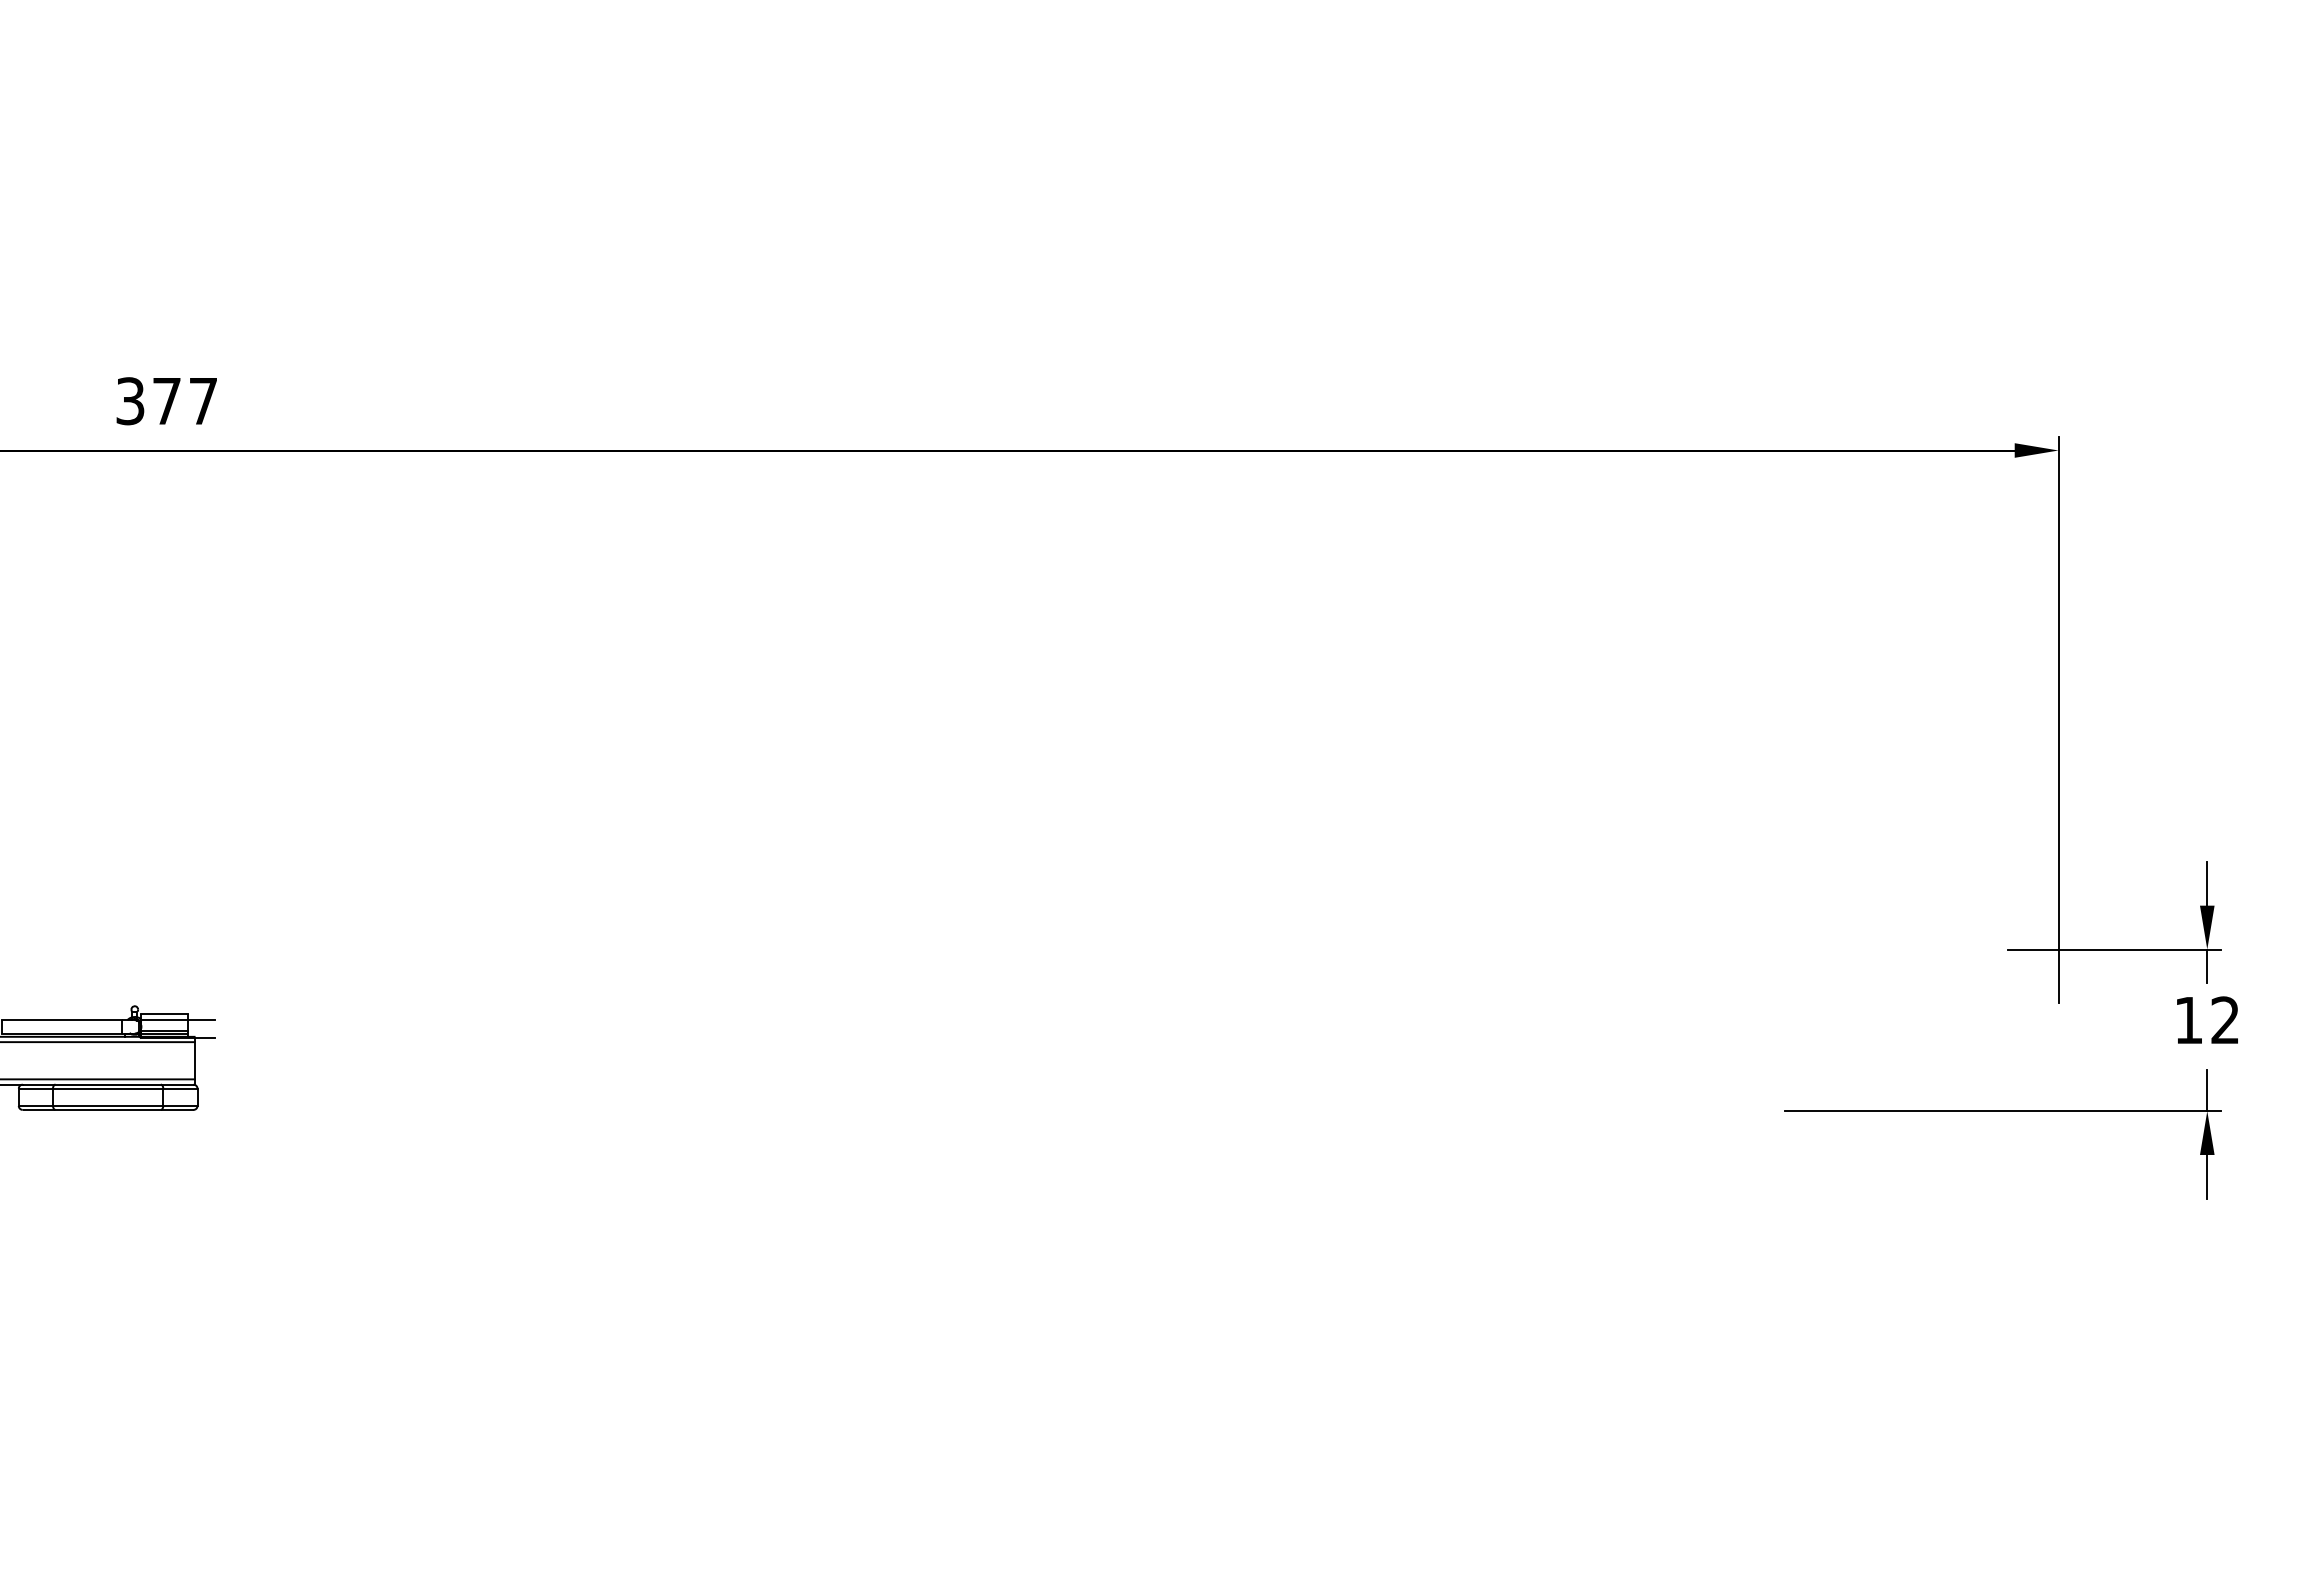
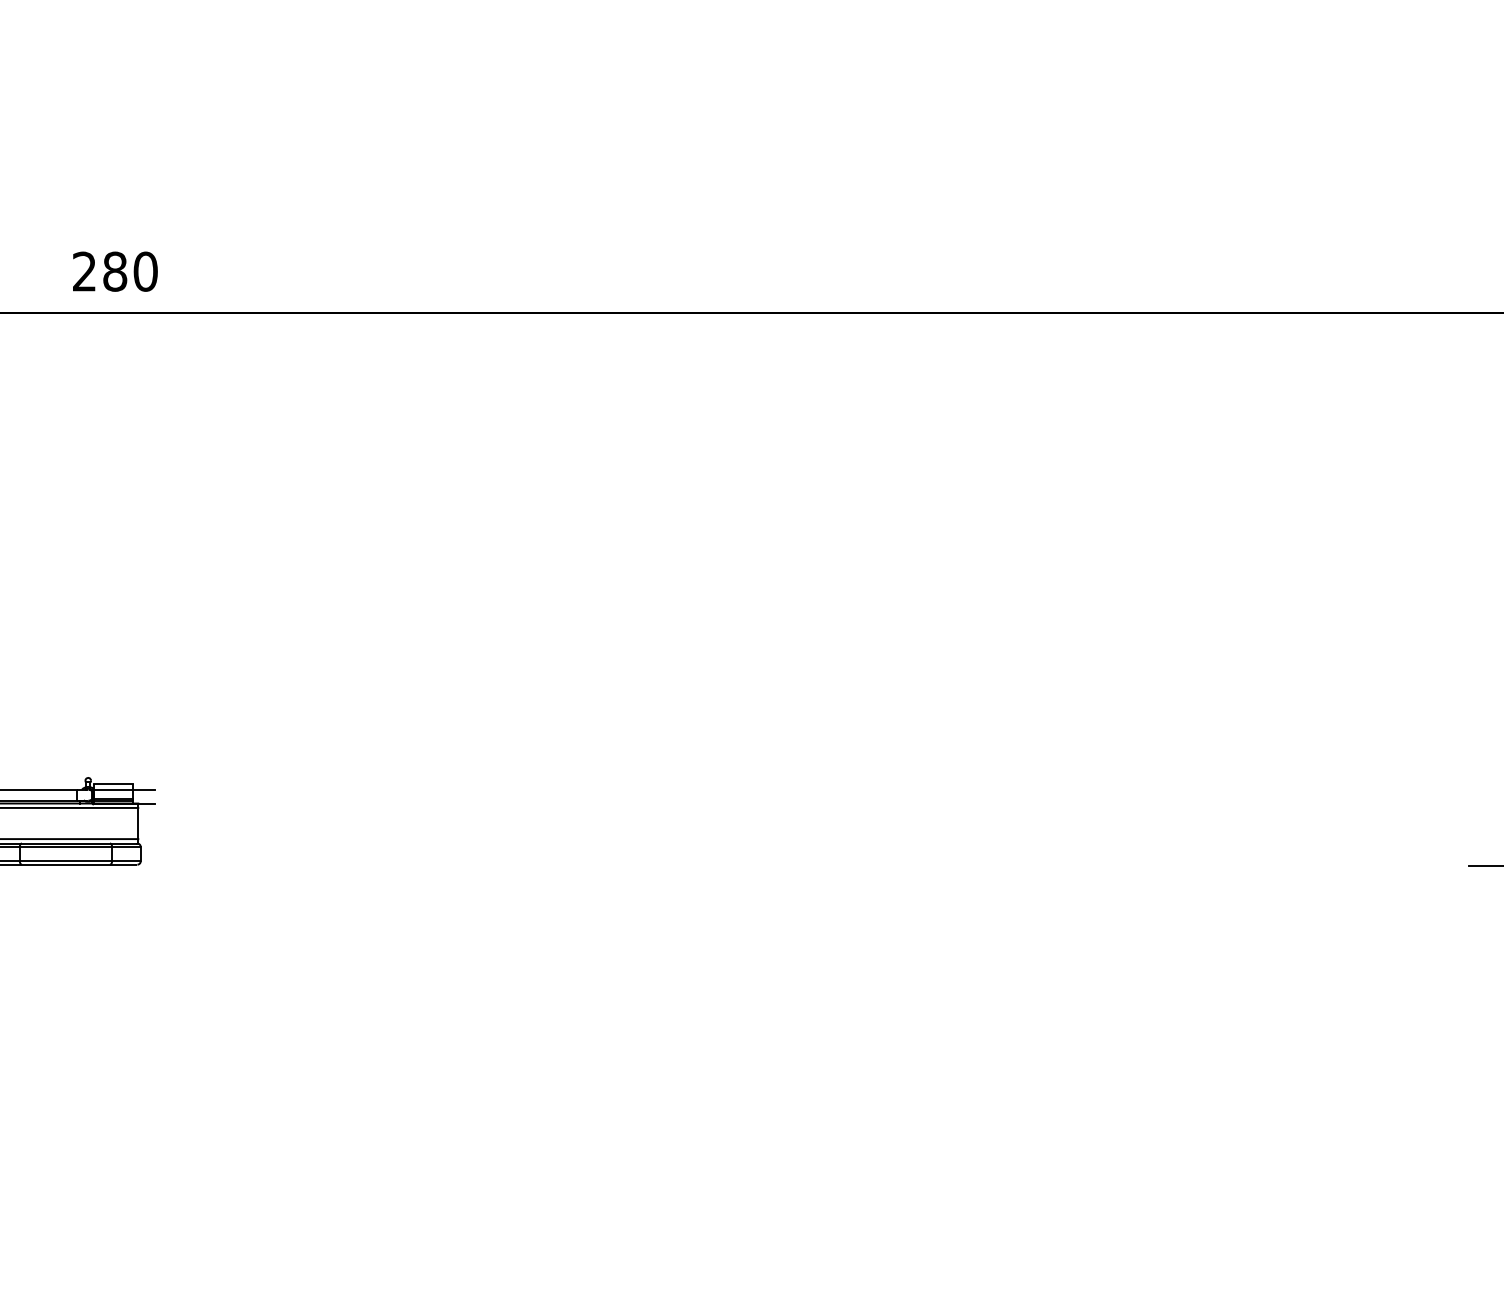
text: (166, 401) -> (114, 271), 377 -> 280

